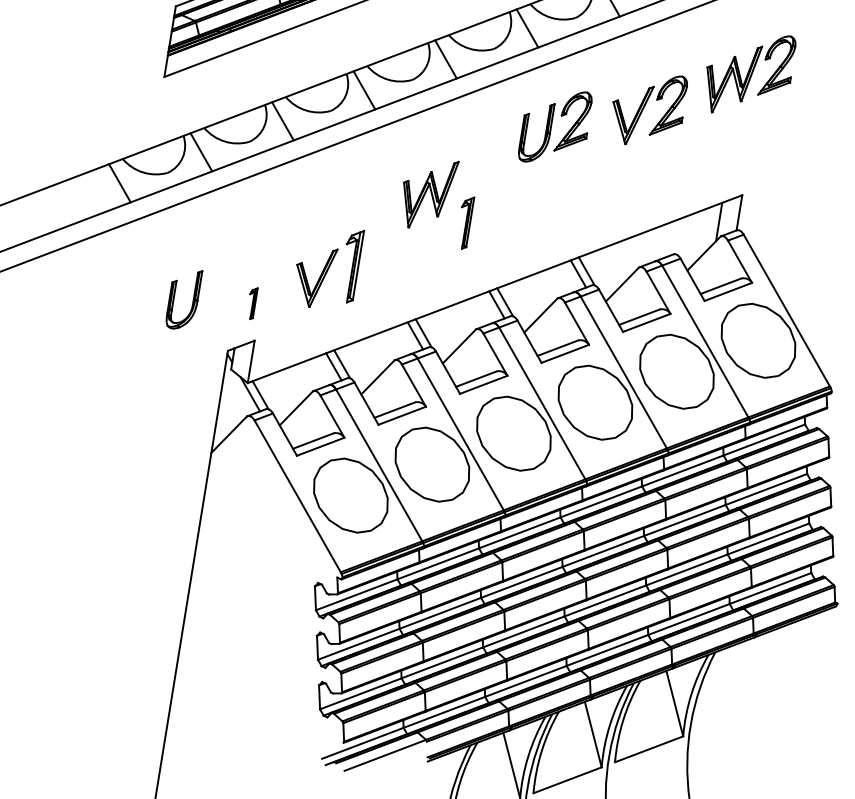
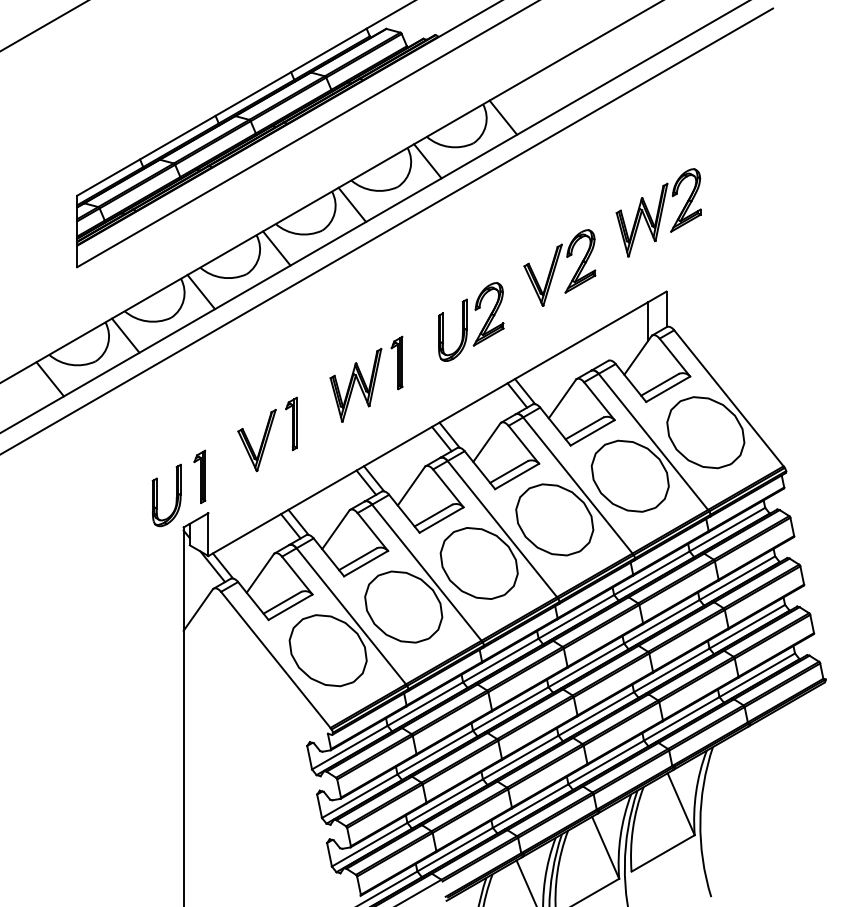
part: (748, 73) -> (658, 212), moved
part: (647, 108) -> (559, 267), moved
part: (555, 126) -> (471, 321), moved
part: (427, 193) -> (355, 385), moved
part: (350, 265) -> (291, 423), size x0.71
part: (174, 297) -> (157, 495), moved
part: (251, 303) -> (199, 476), size x1.67

